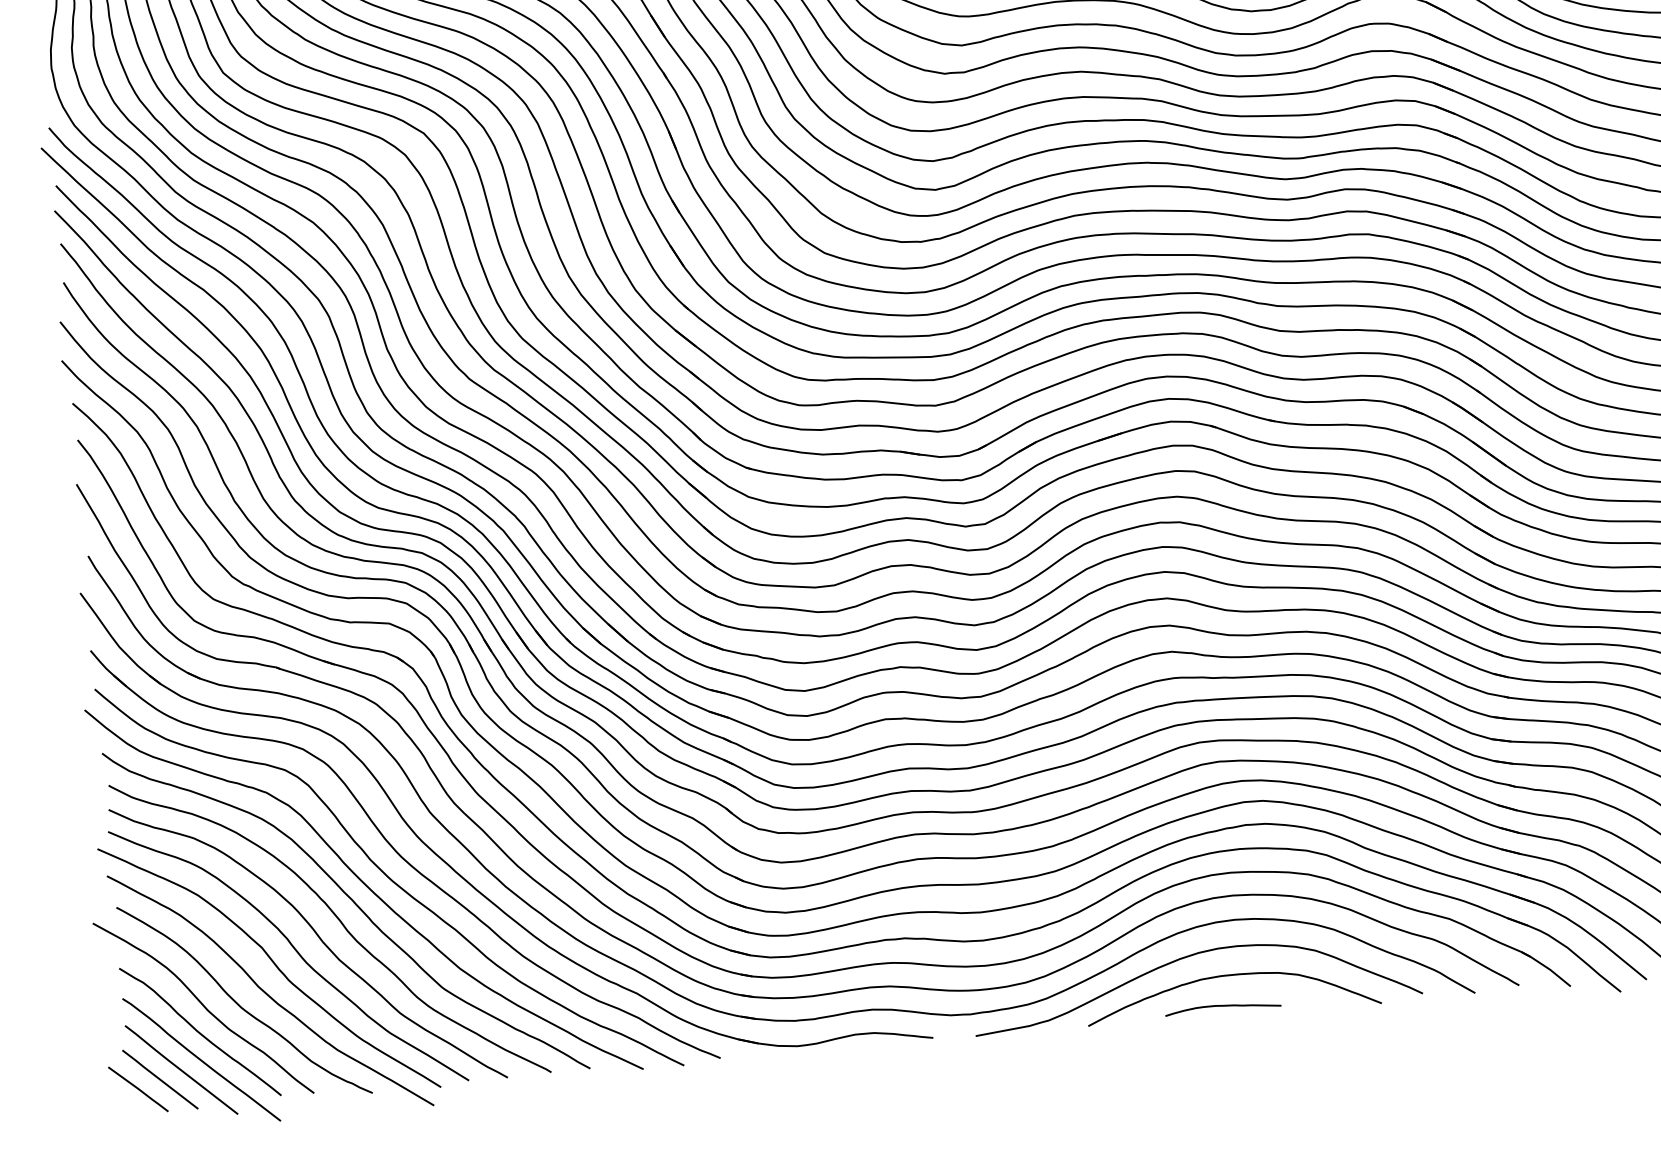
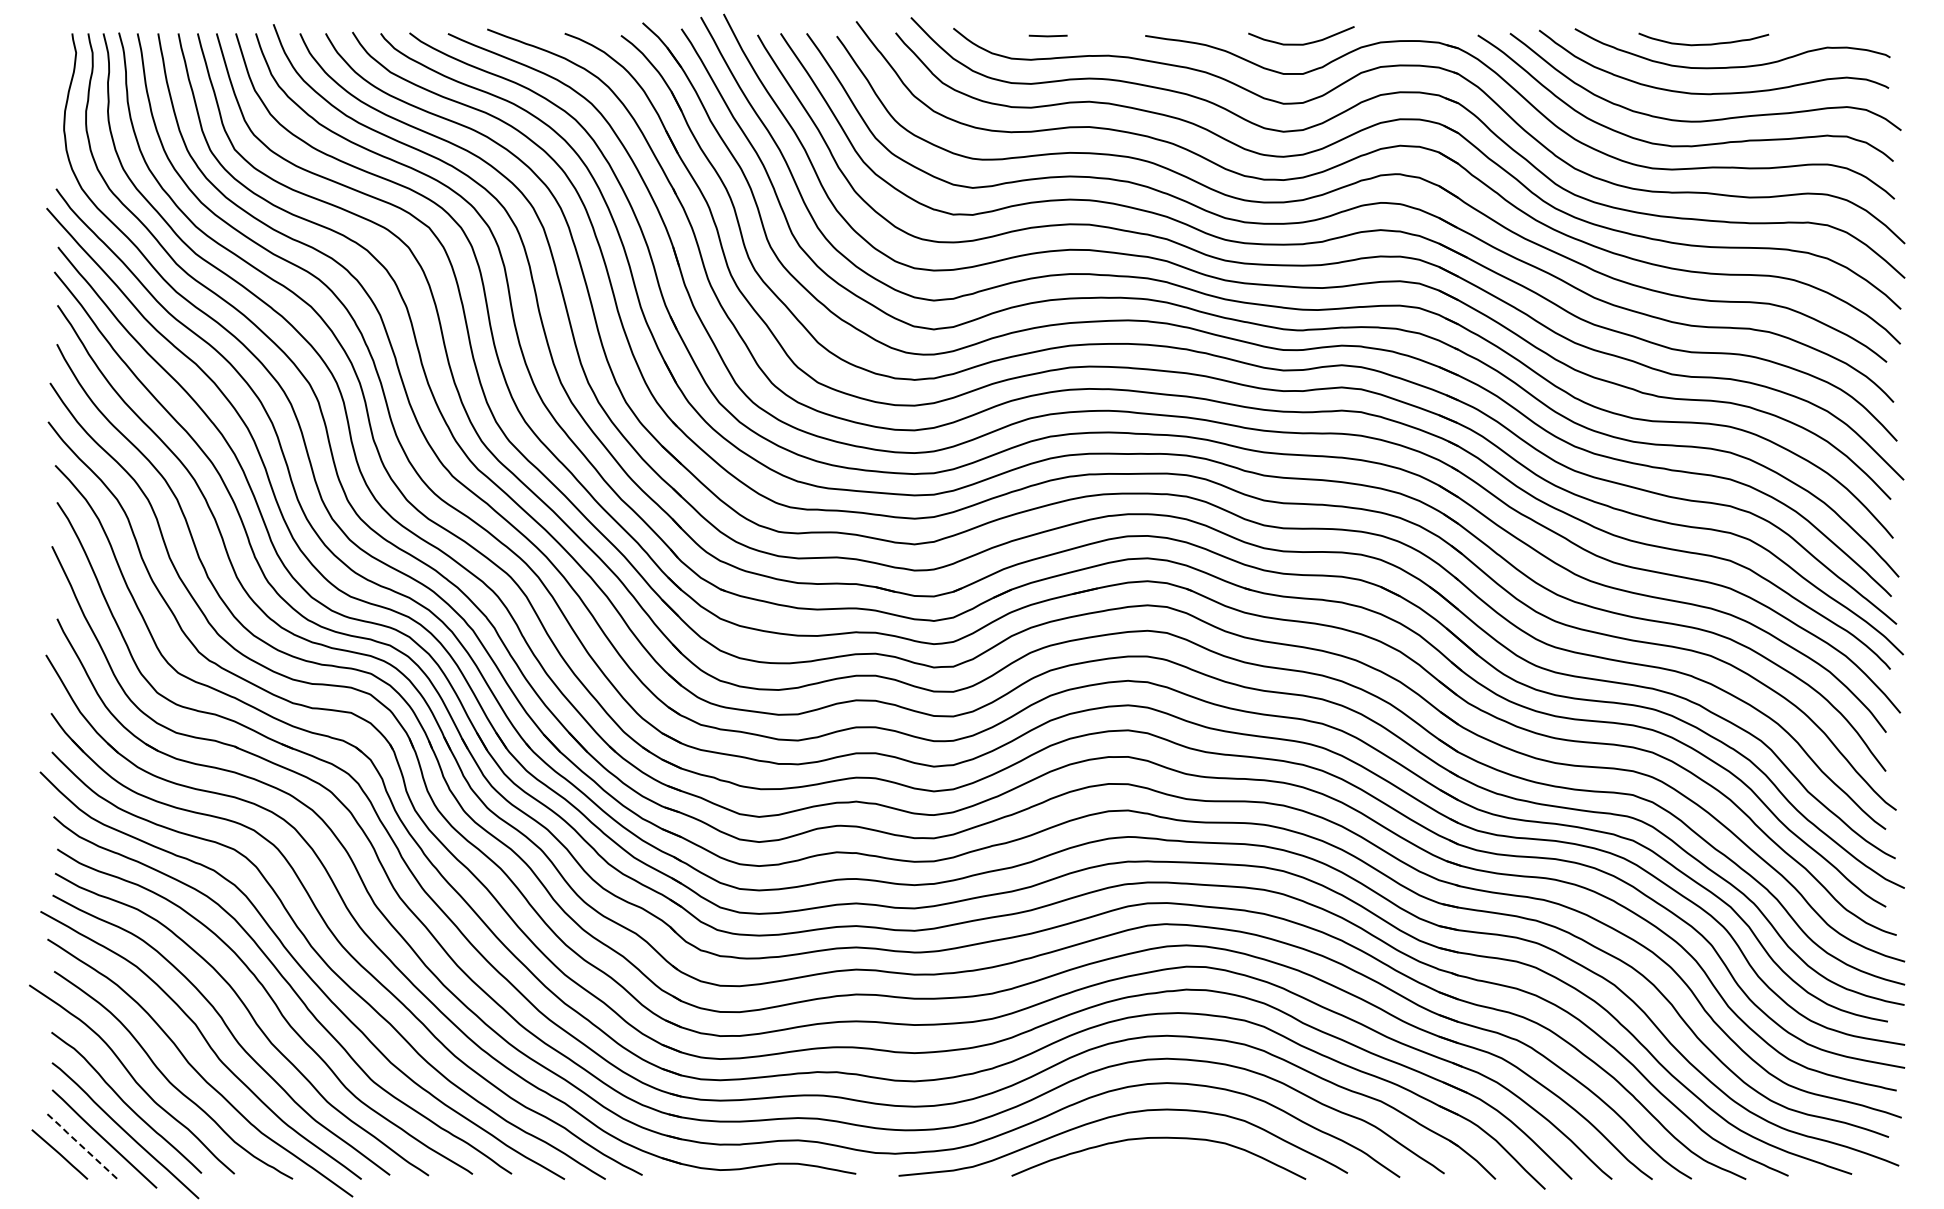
curve: (1222, 1006) -> (1147, 1168), removed
line: (160, 1079) -> (82, 1146), solid -> dashed

